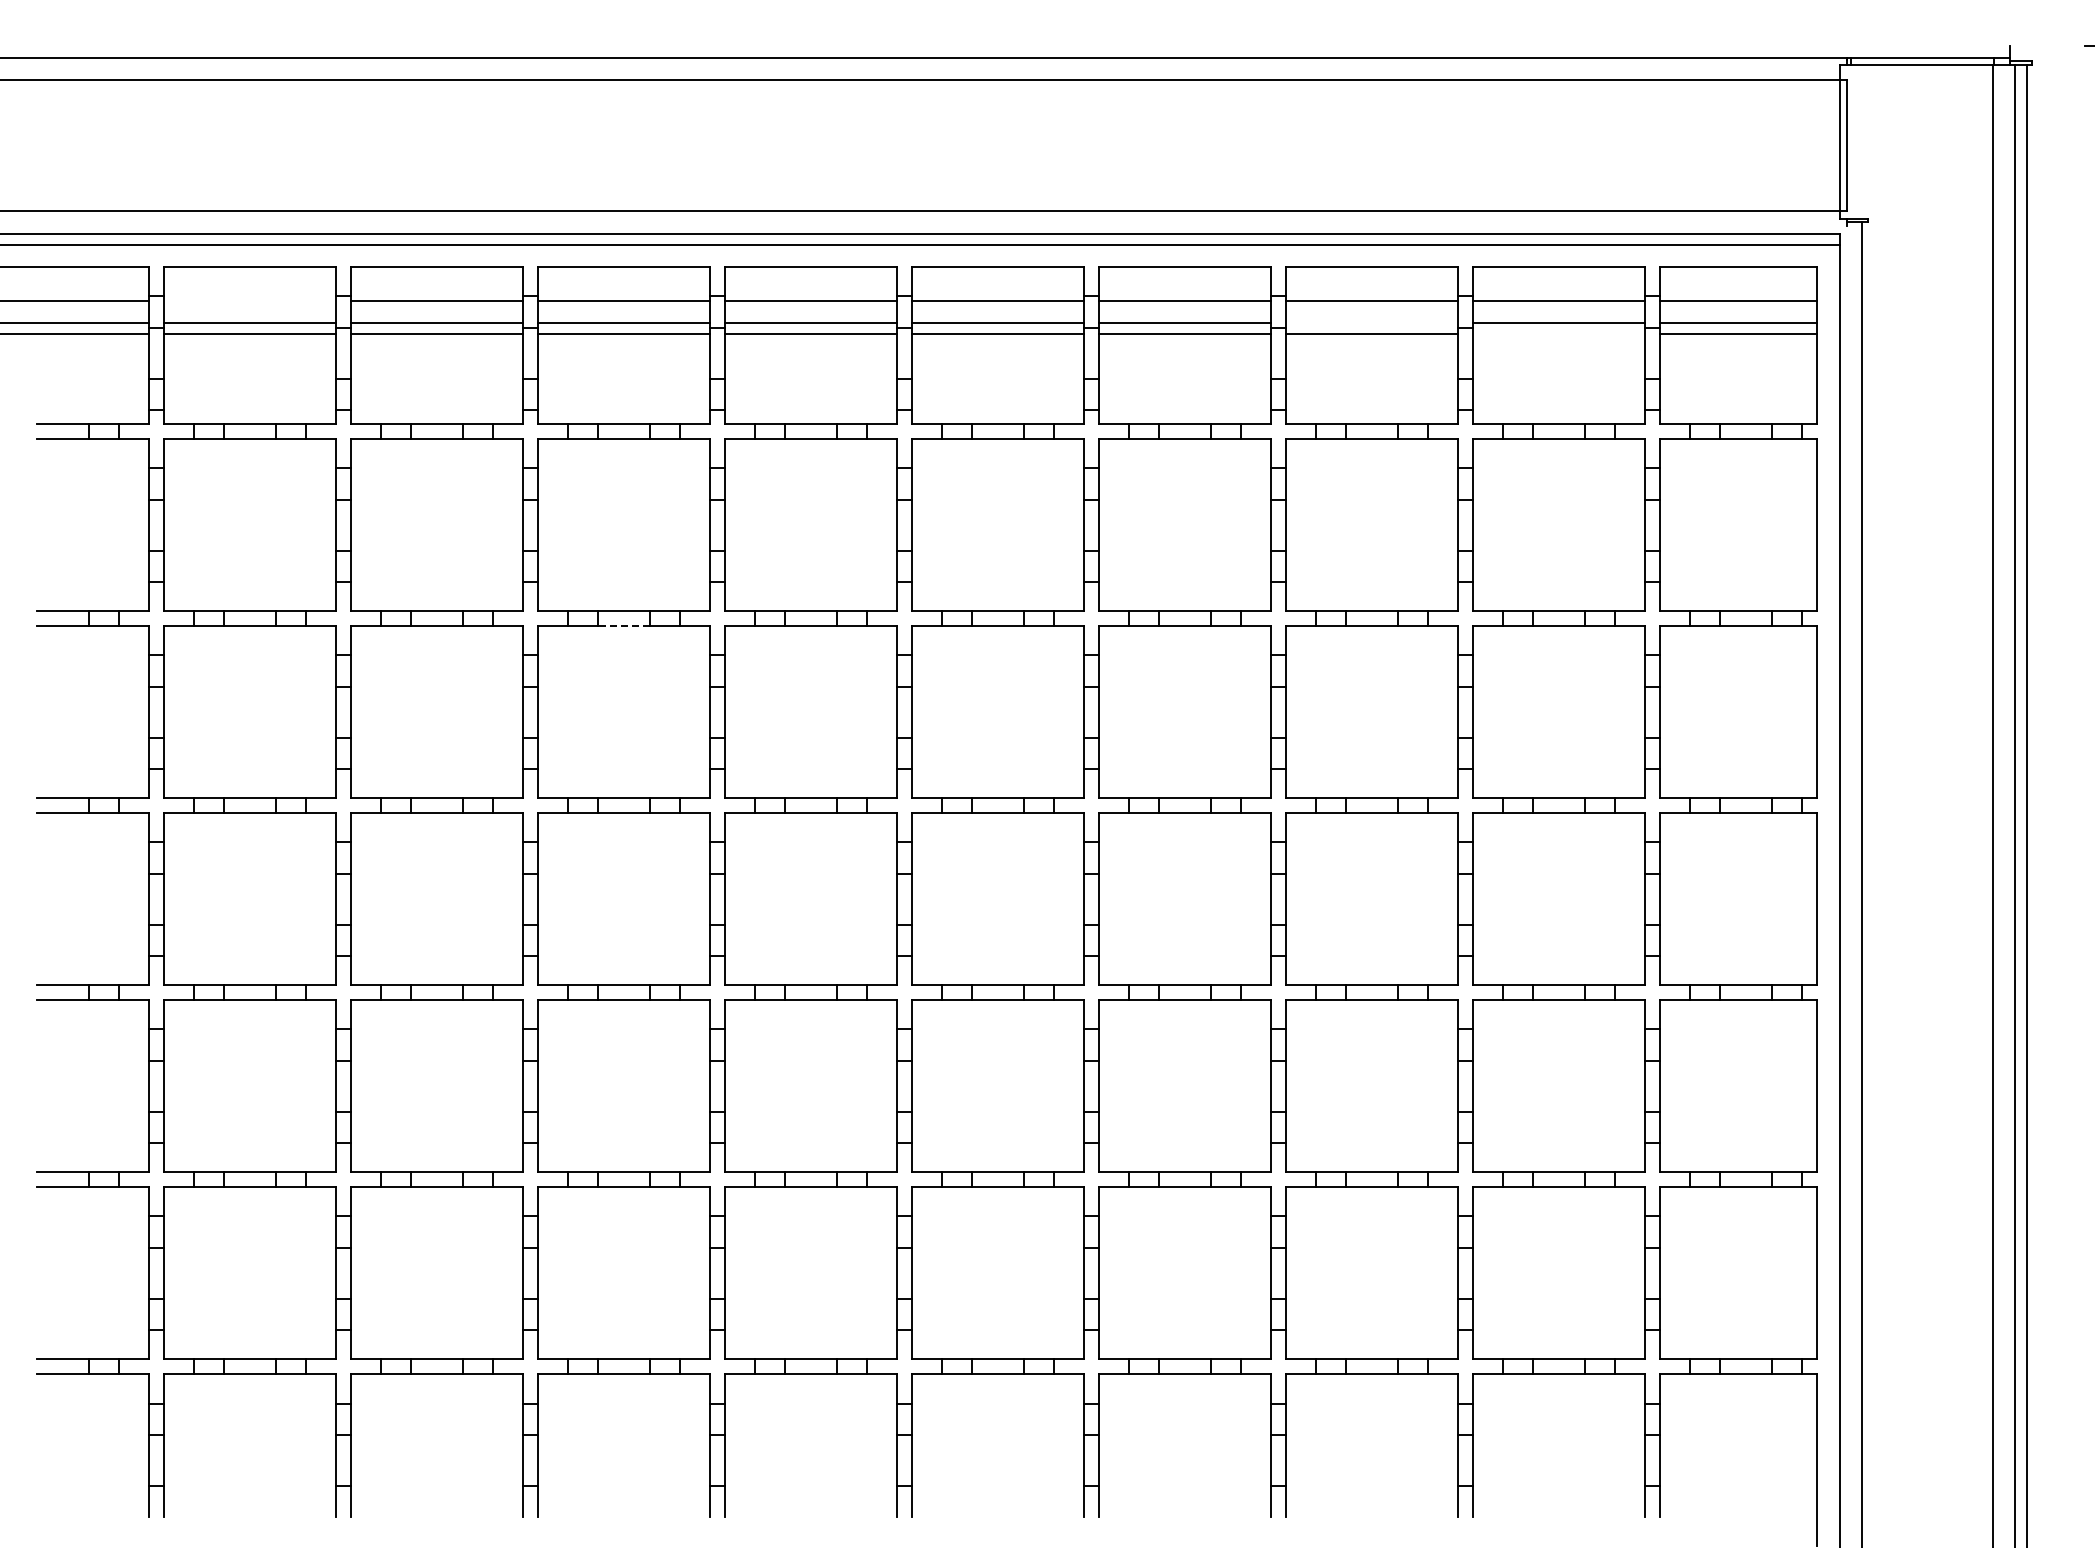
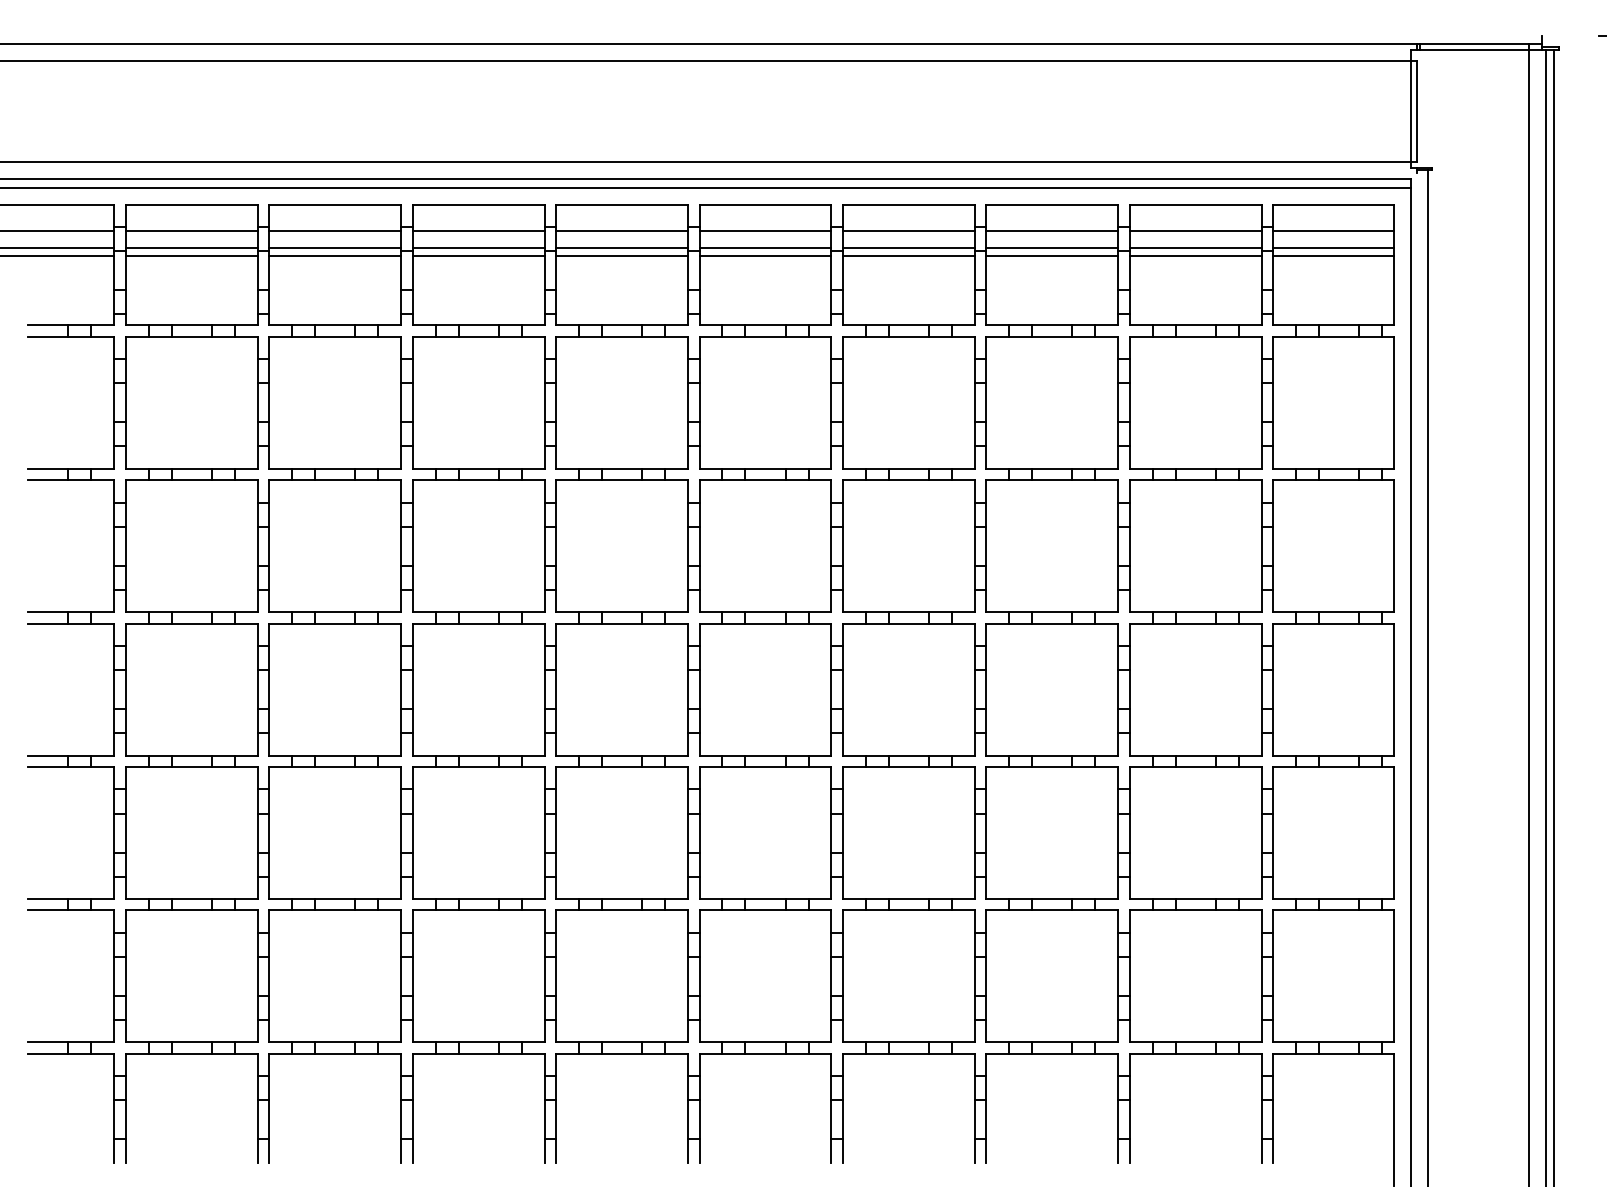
line: (249, 300) -> (191, 230), added
line: (1371, 323) -> (1051, 248), added
line: (1558, 334) -> (1195, 256), added
line: (623, 626) -> (478, 480), dashed -> solid

